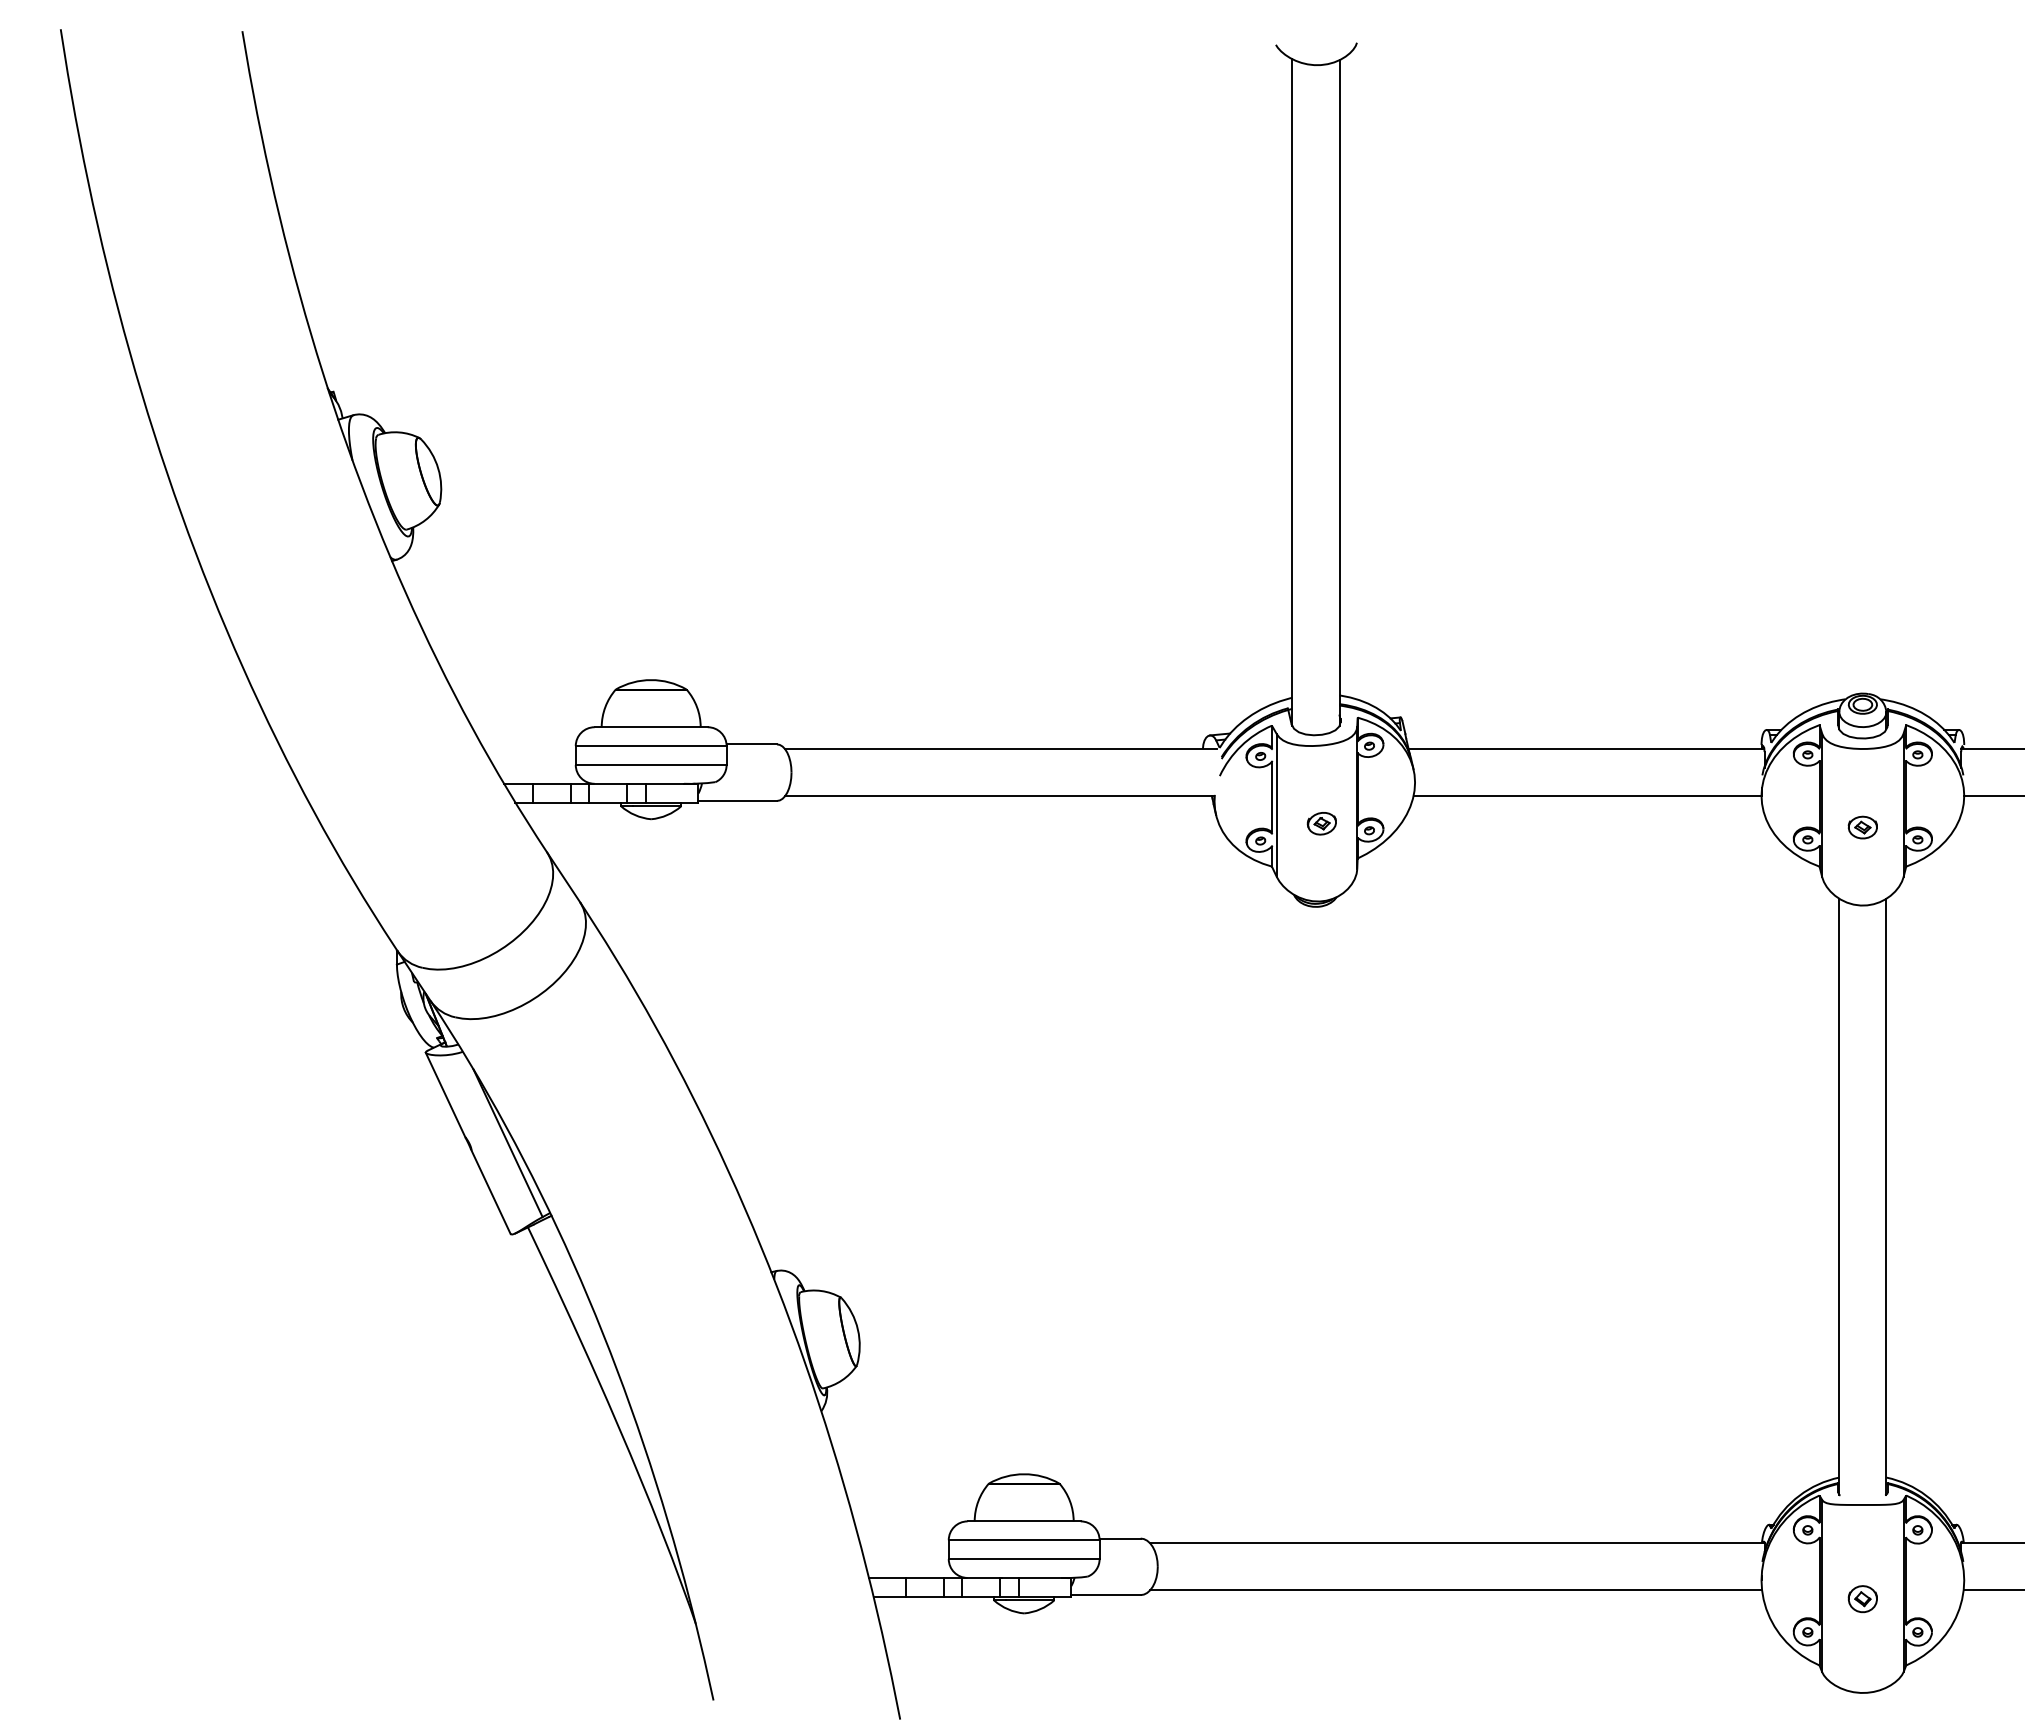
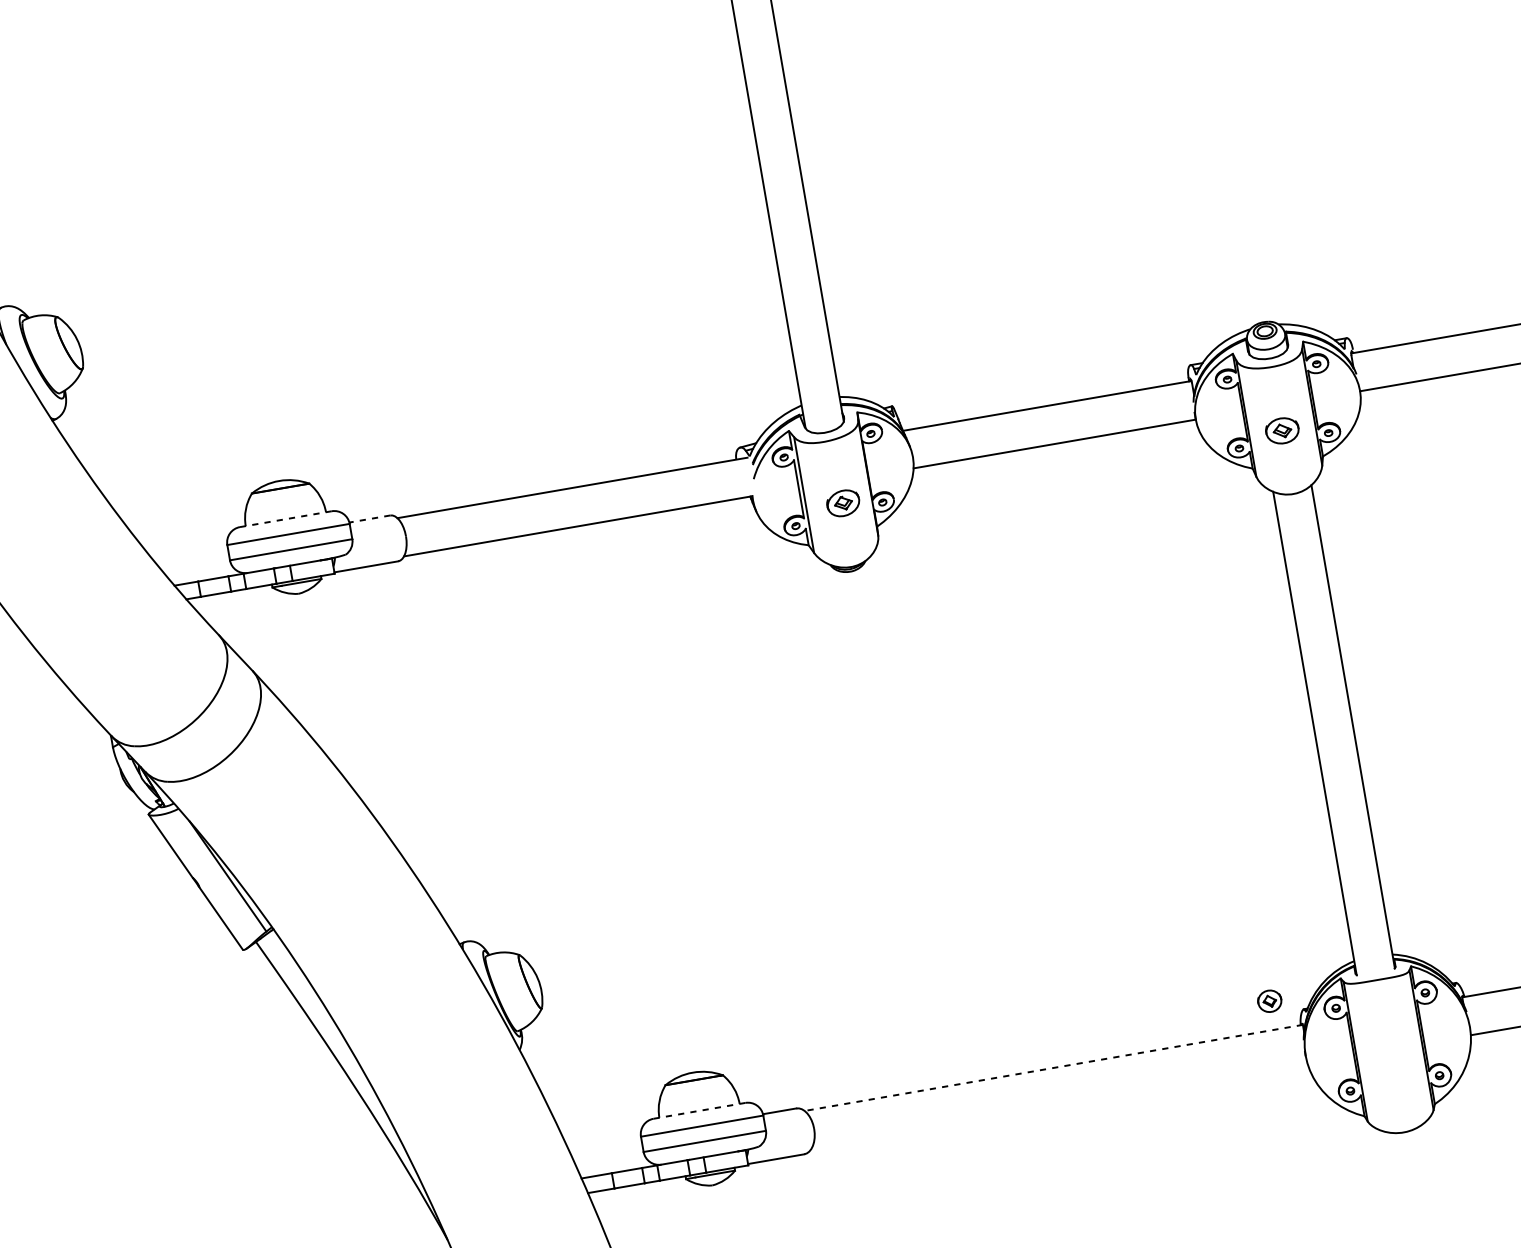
line: (651, 727) -> (286, 519), solid -> dashed
line: (751, 744) -> (369, 519), solid -> dashed
part: (1321, 823) -> (842, 503), size x1.4
part: (1862, 827) -> (1282, 430), size x1.4
line: (1024, 1521) -> (699, 1110), solid -> dashed
line: (1456, 1543) -> (1053, 1068), solid -> dashed
line: (1456, 1590) -> (1059, 1106), removed
part: (1862, 1599) -> (1269, 1001), moved

